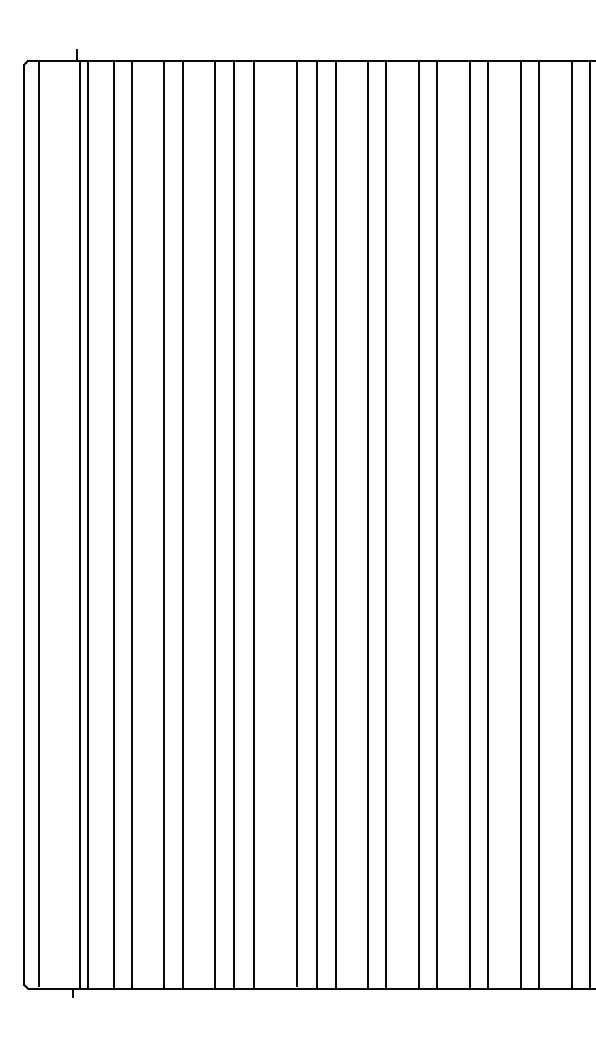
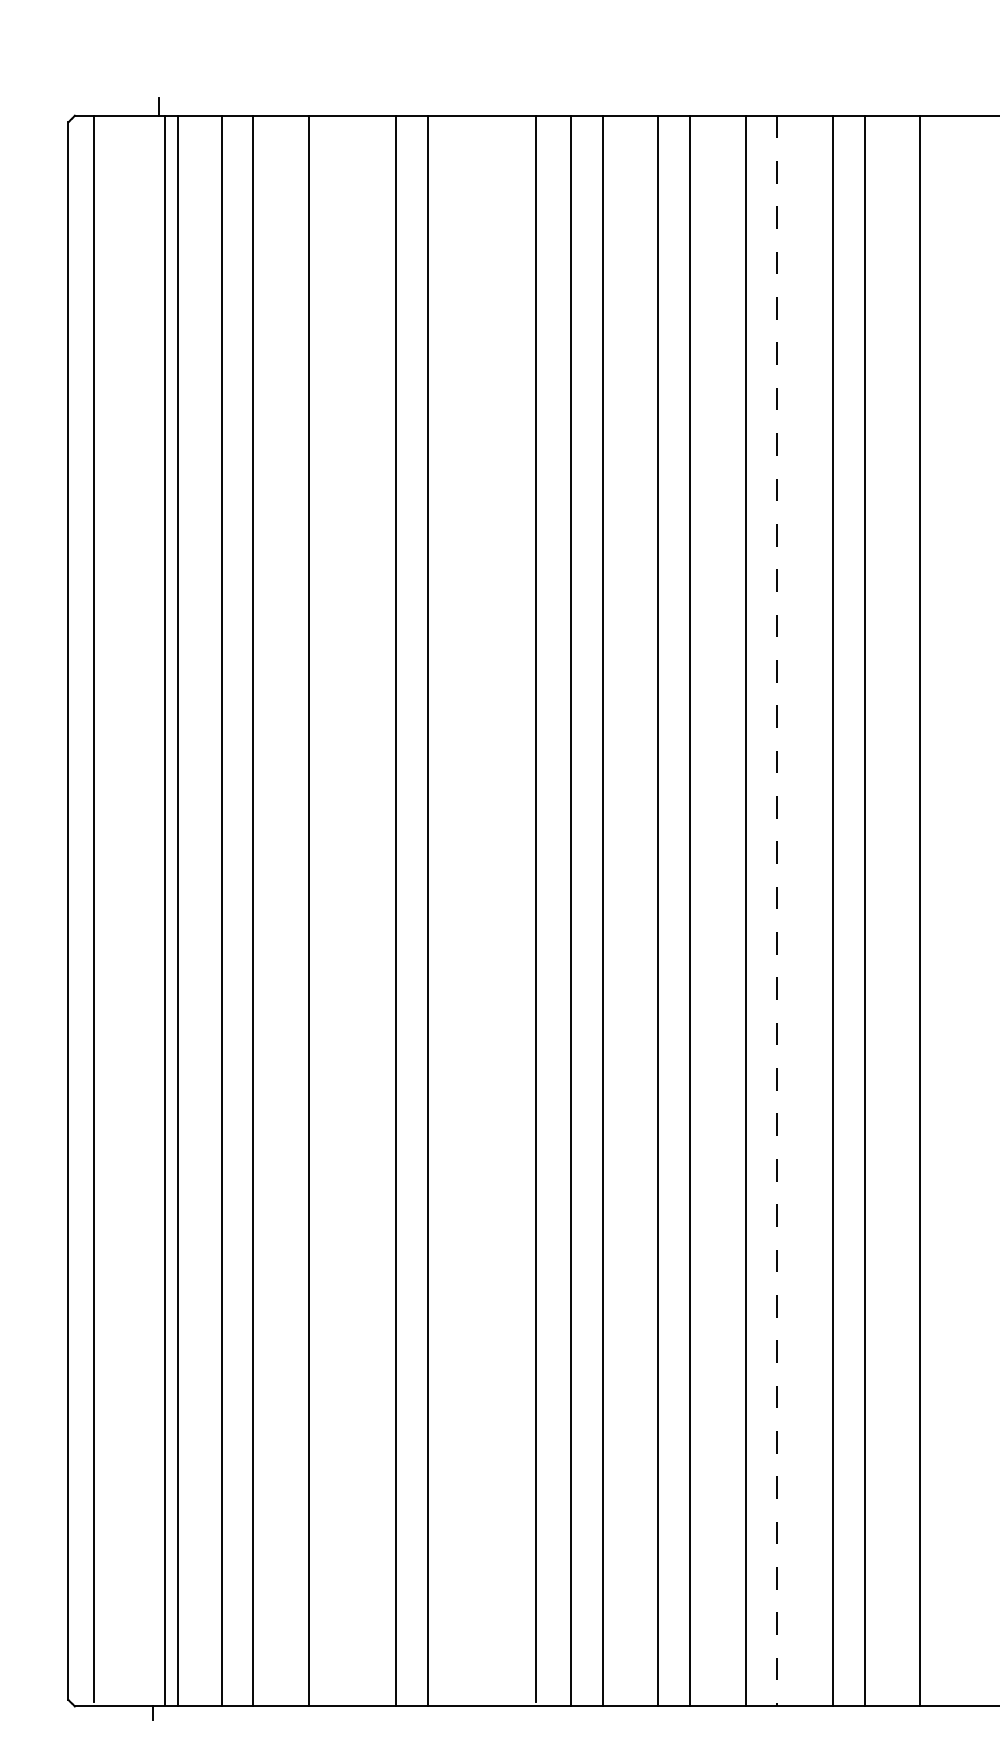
line: (182, 524) -> (340, 910), removed
line: (253, 524) -> (461, 910), removed
line: (437, 524) -> (777, 910), solid -> dashed
line: (539, 524) -> (952, 910), removed

